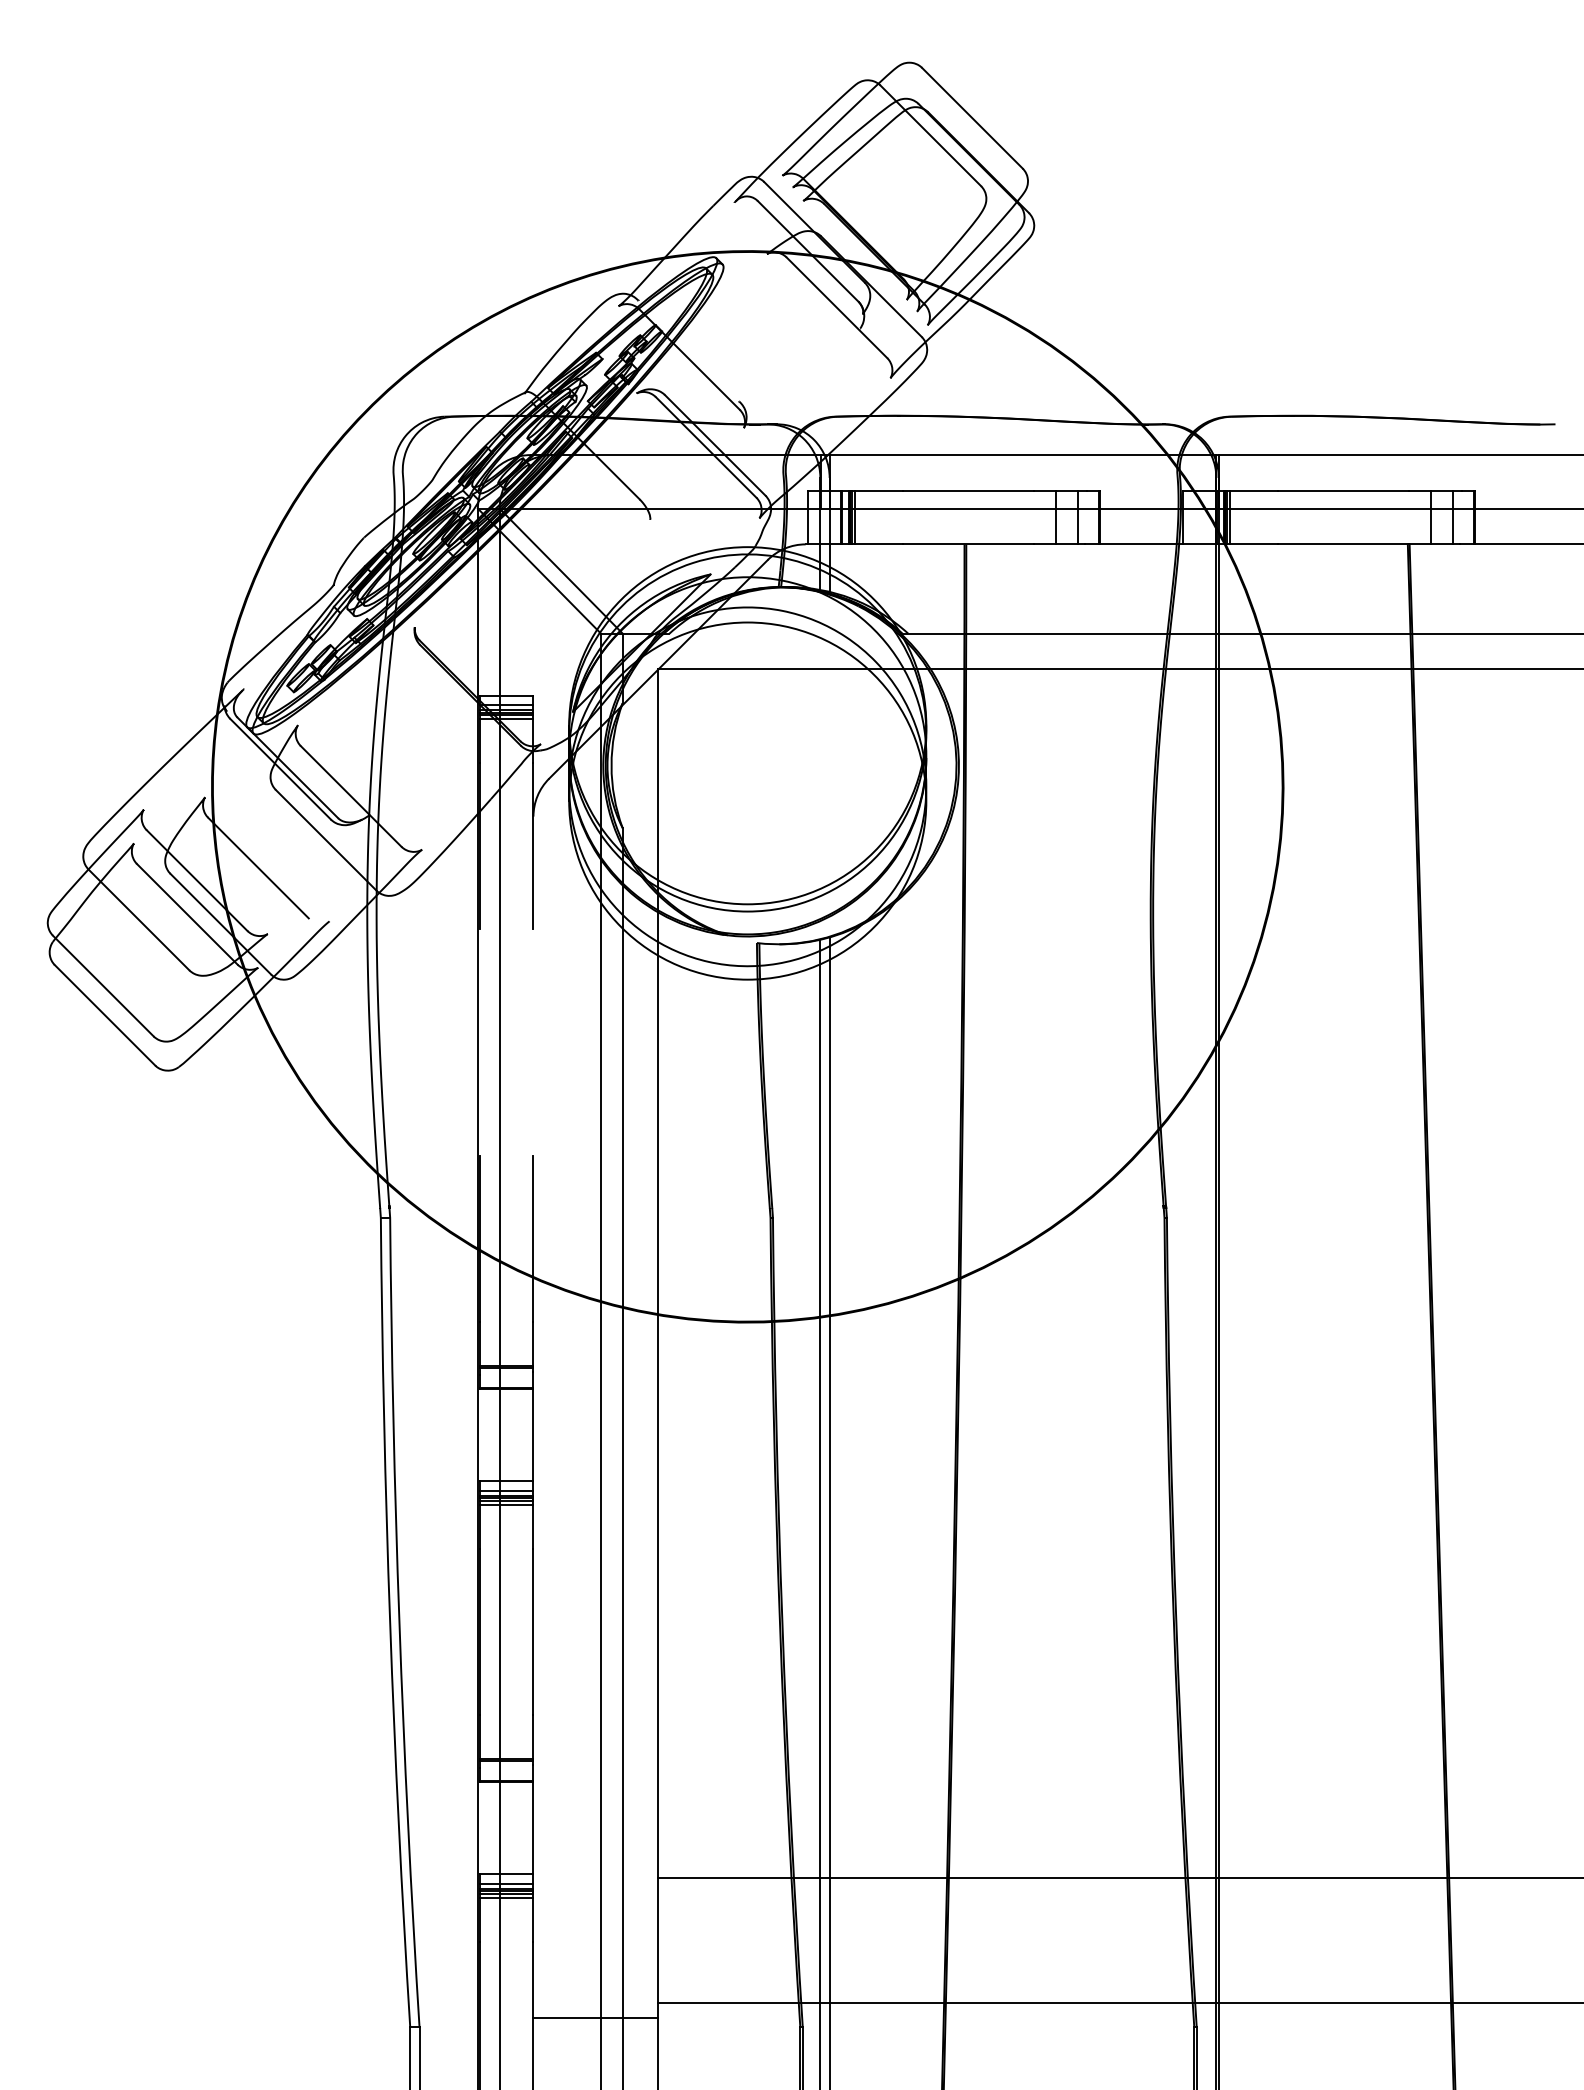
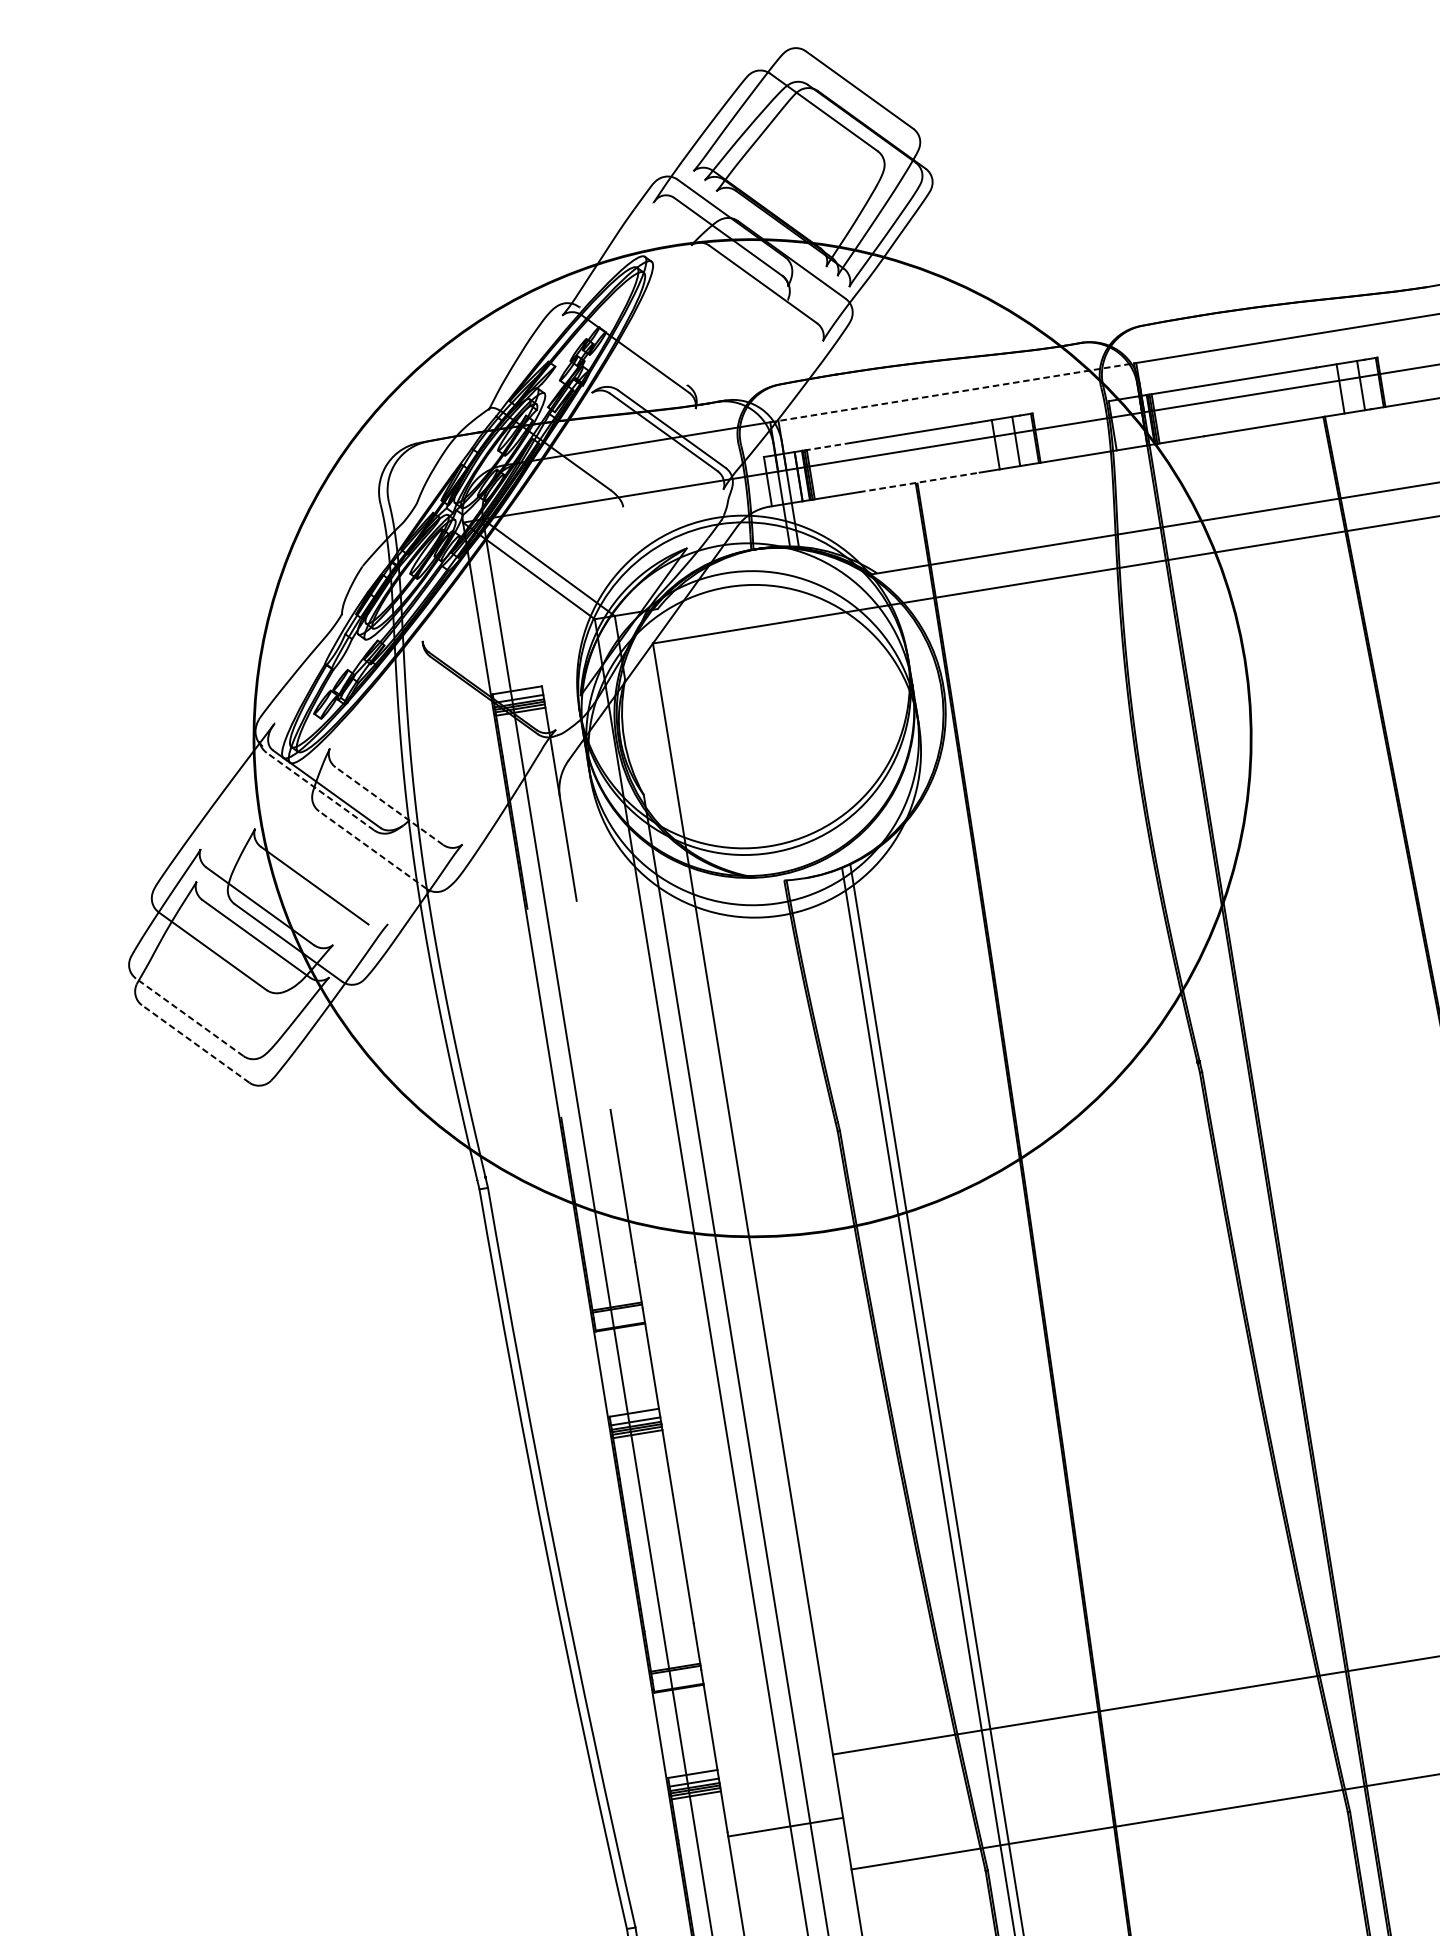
line: (1018, 455) -> (952, 393), solid -> dashed
line: (876, 490) -> (826, 446), solid -> dashed
line: (968, 544) -> (919, 482), solid -> dashed
line: (280, 768) -> (320, 790), solid -> dashed
line: (350, 796) -> (388, 806), solid -> dashed
line: (325, 839) -> (372, 849), solid -> dashed
line: (103, 985) -> (189, 1016), solid -> dashed
line: (104, 1014) -> (195, 1043), solid -> dashed
line: (595, 2017) -> (785, 1827), moved

